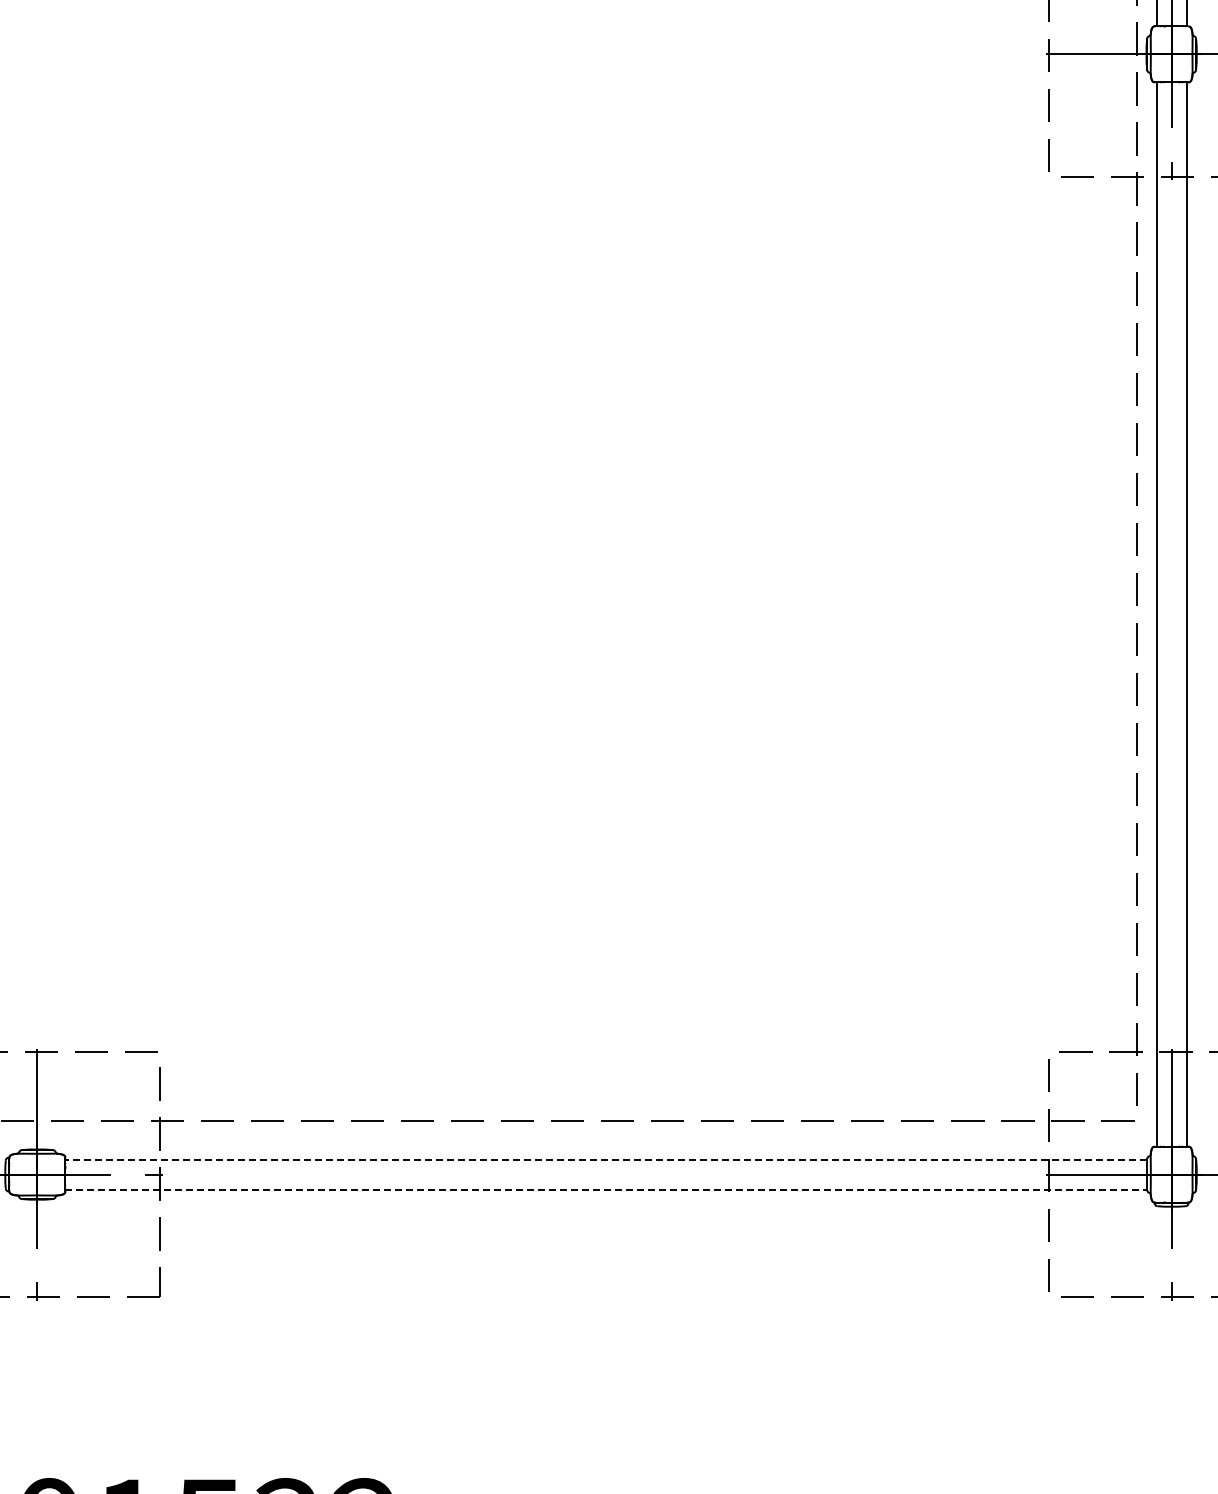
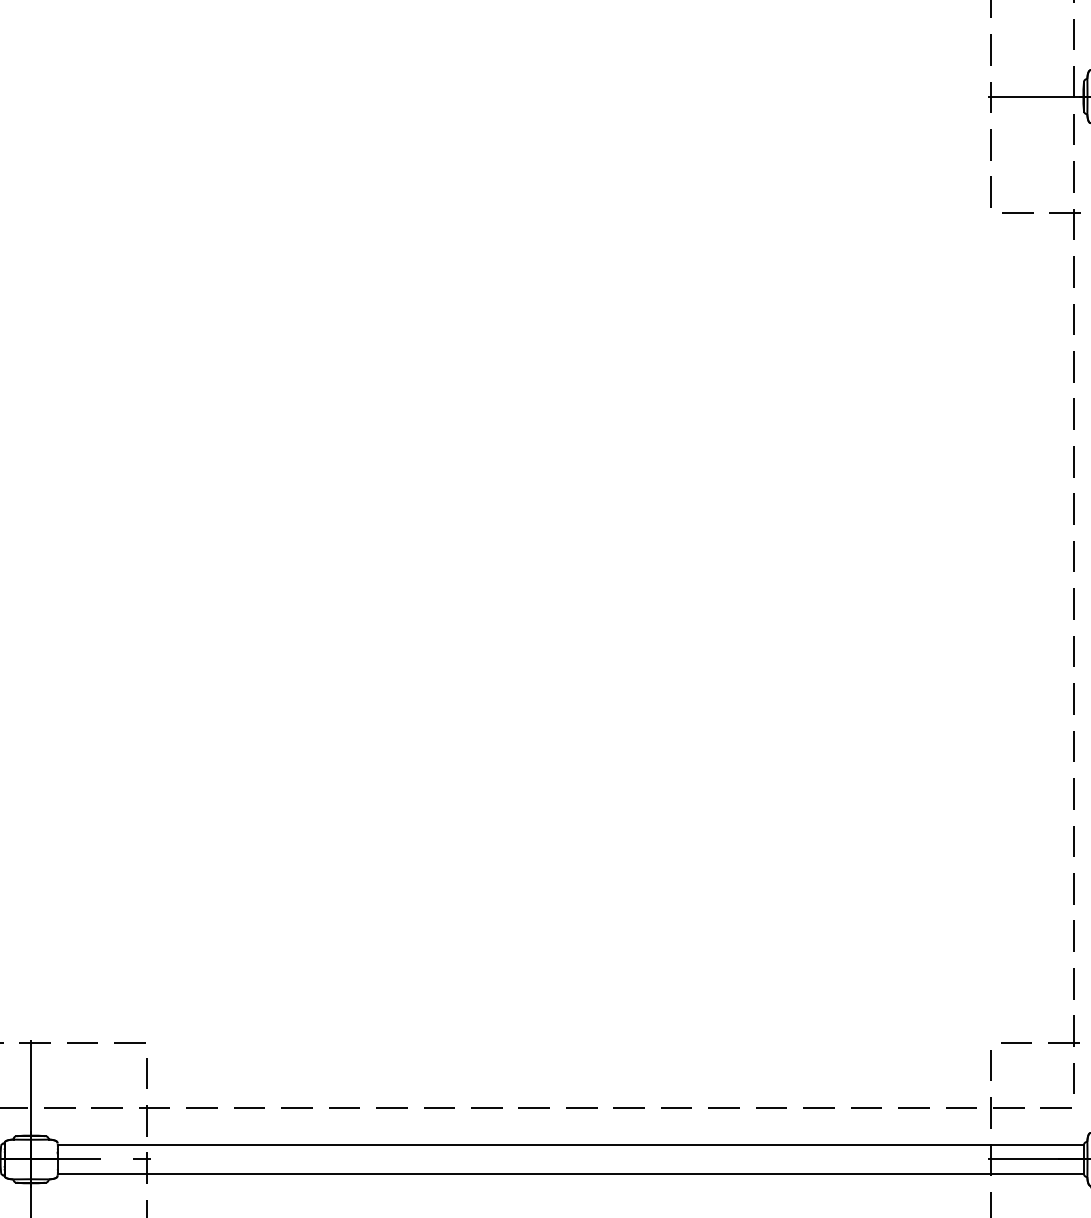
line: (606, 1159) -> (571, 1145), dashed -> solid
line: (606, 1189) -> (571, 1173), dashed -> solid

